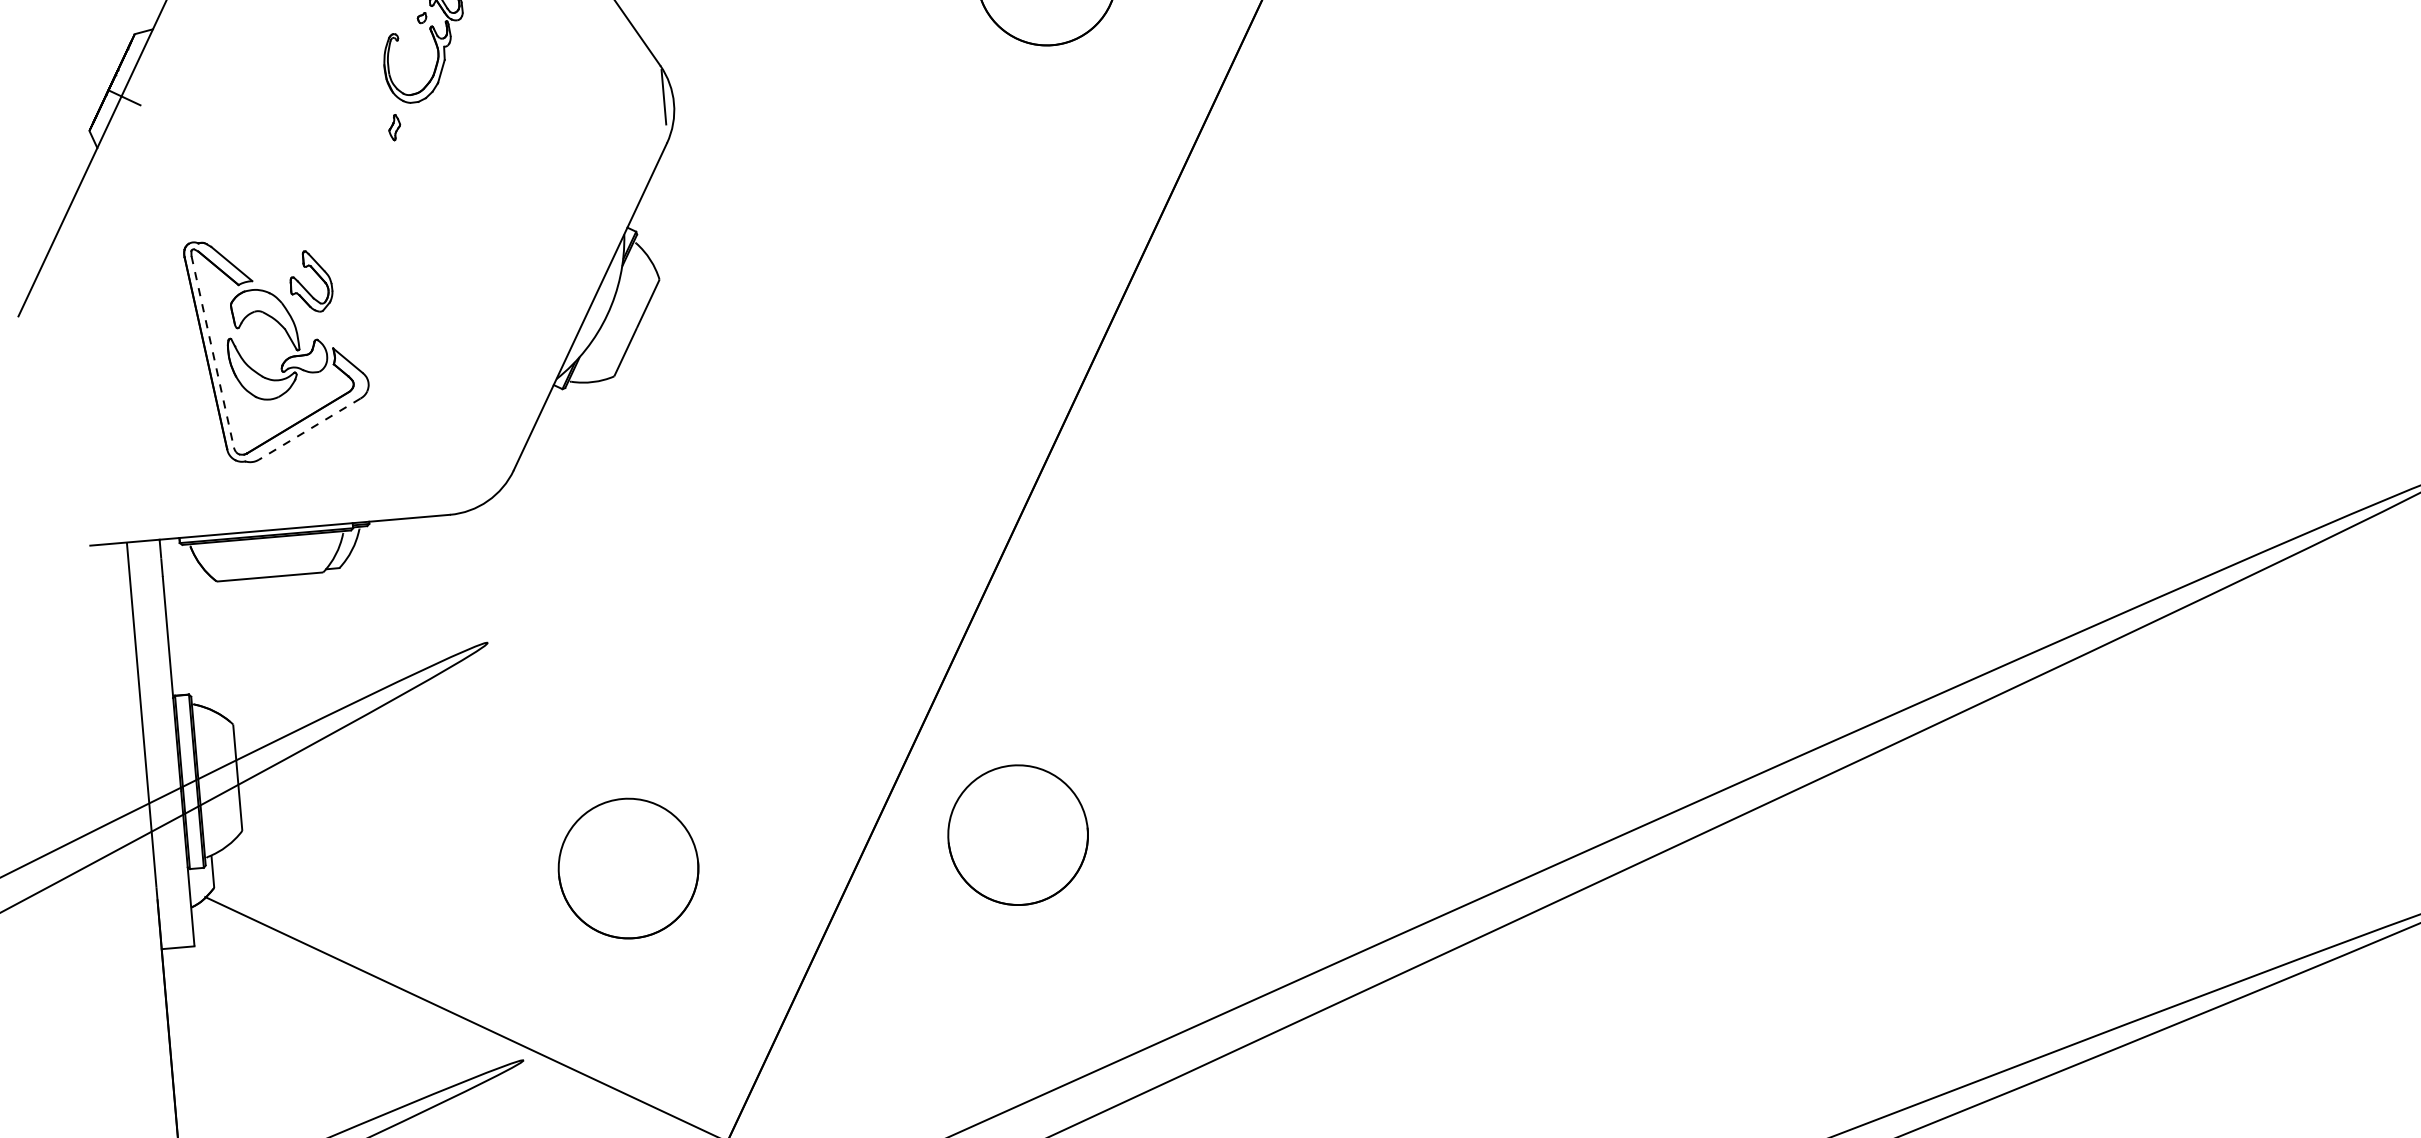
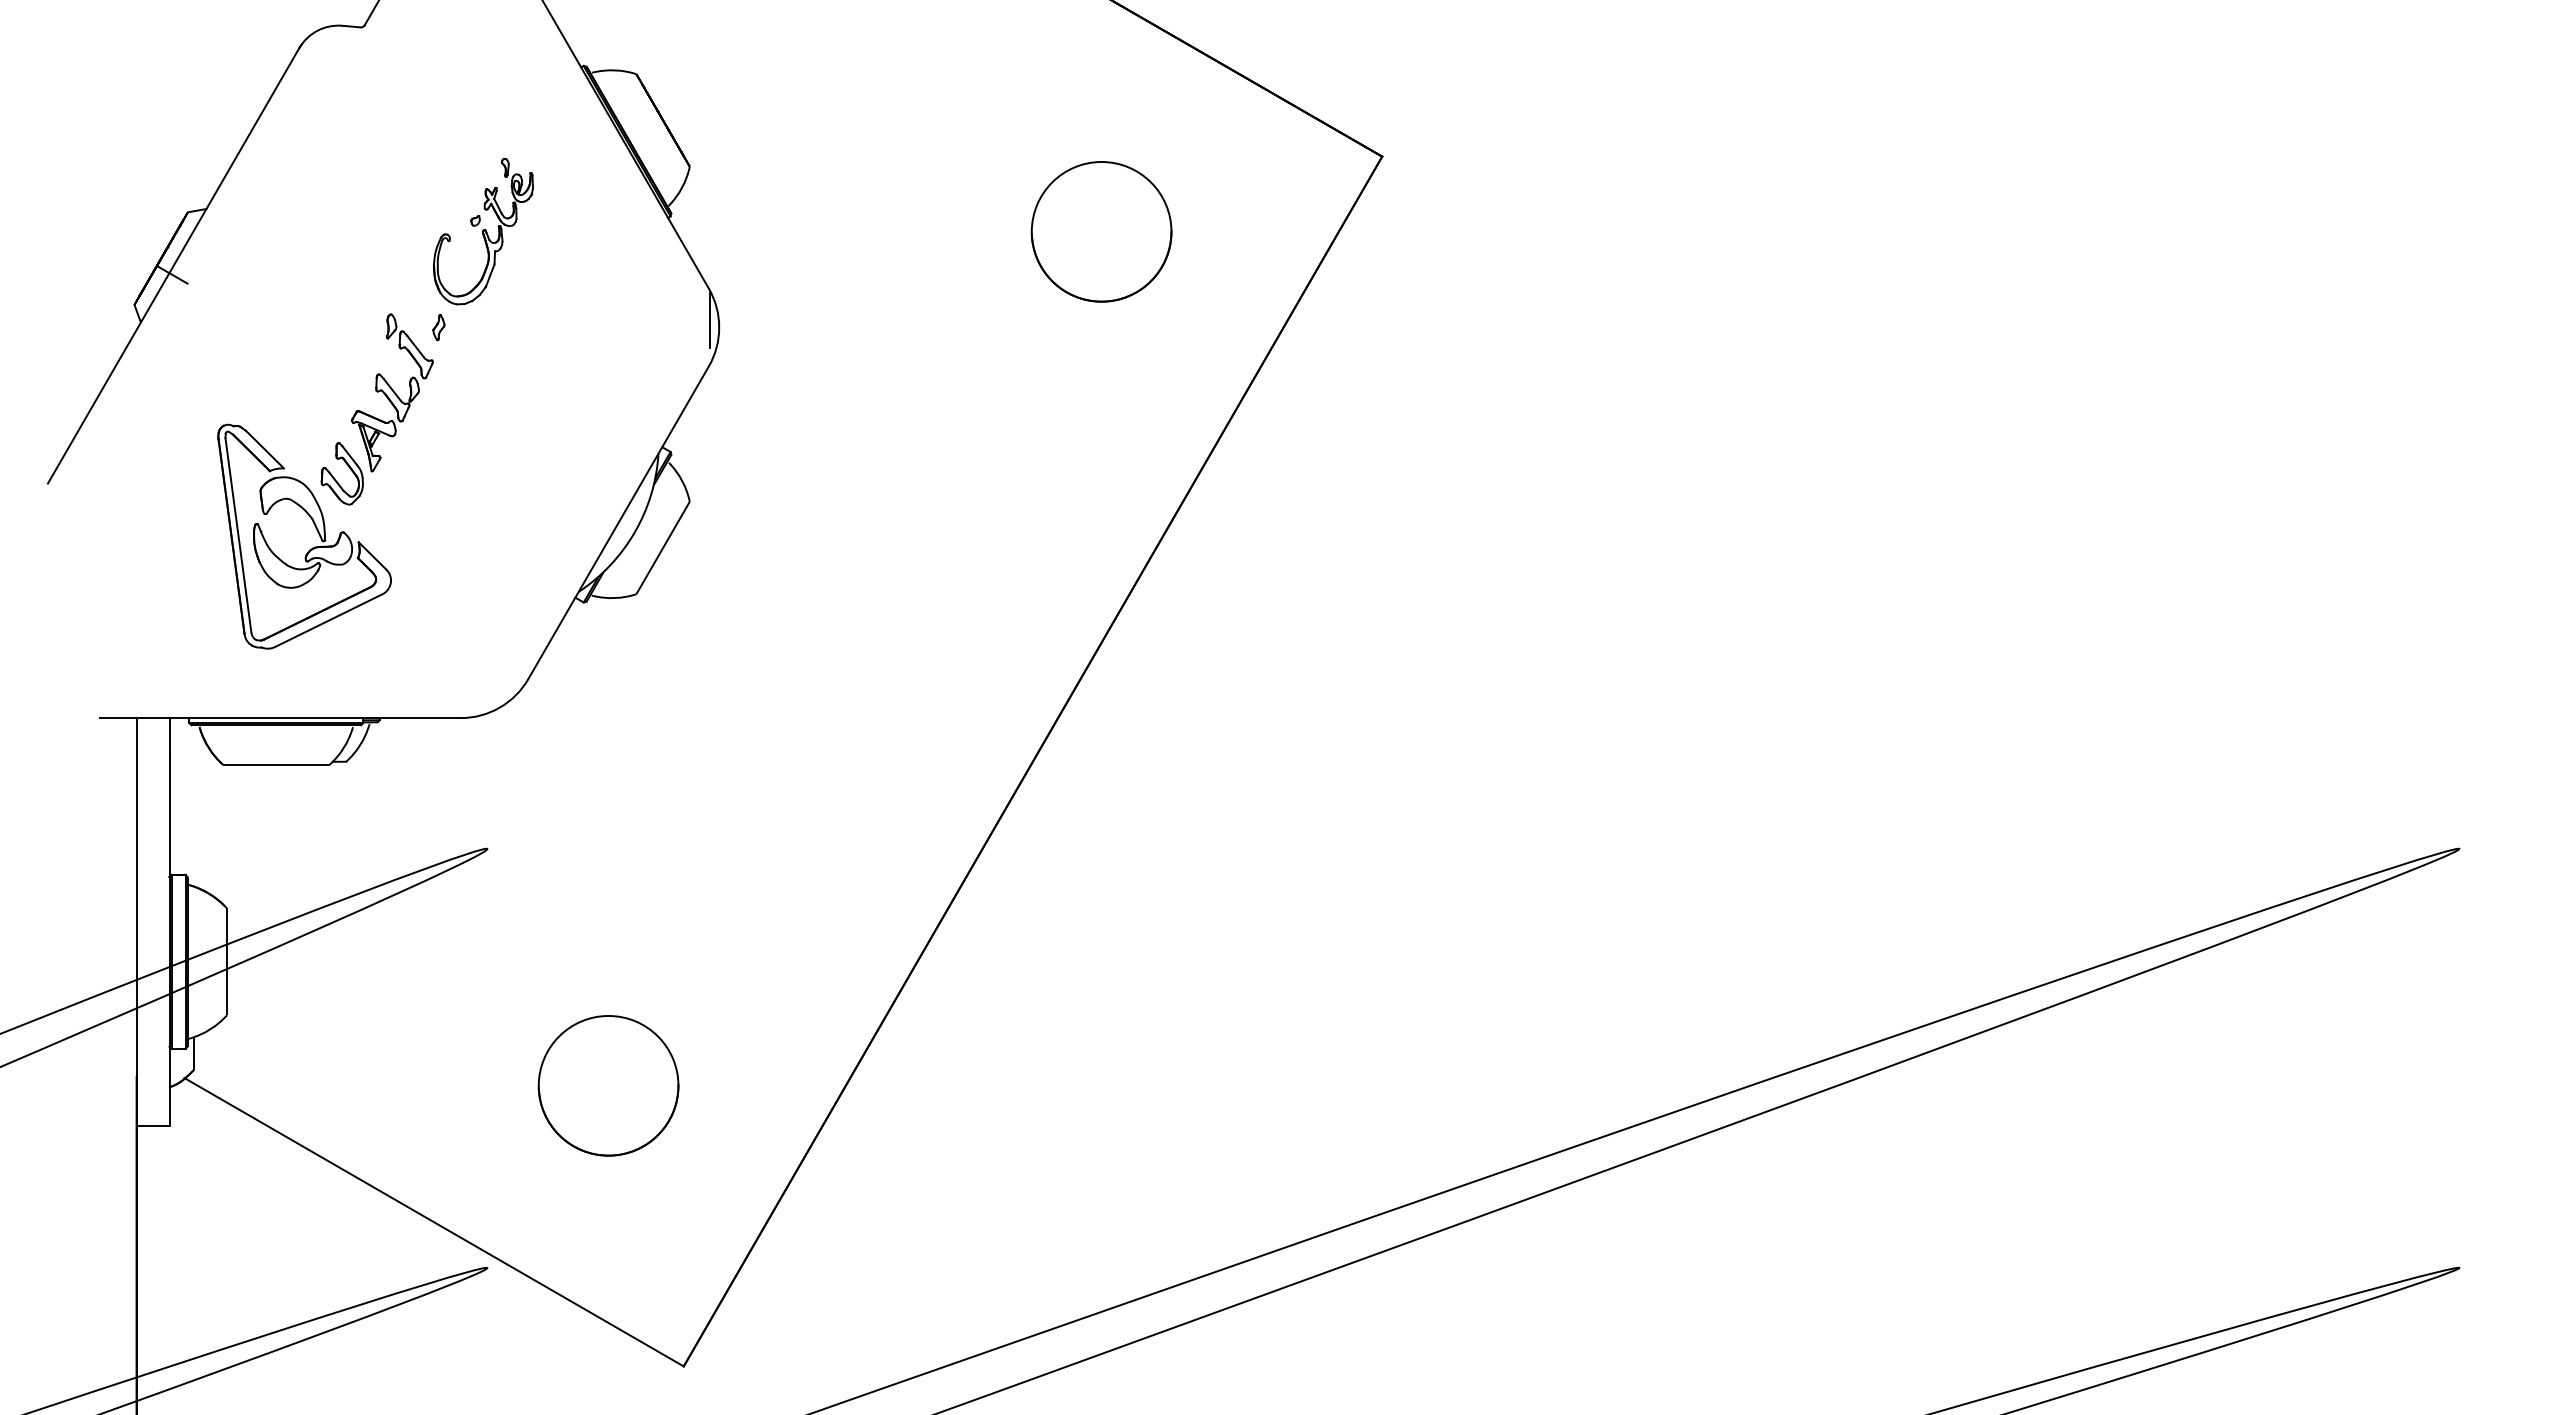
part: (354, 196) -> (392, 392), added
line: (212, 351) -> (238, 535), dashed -> solid
line: (309, 428) -> (328, 620), dashed -> solid
part: (1017, 834) -> (999, 1085), removed

